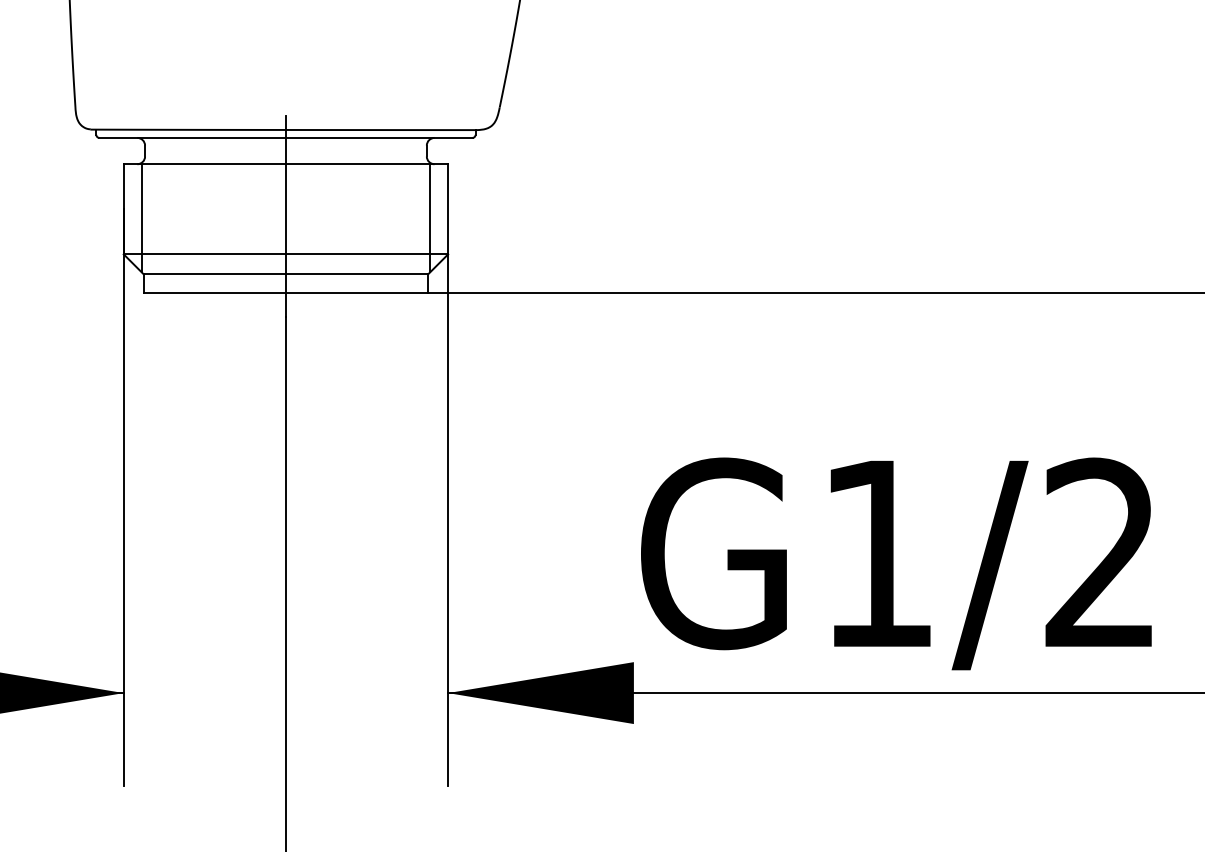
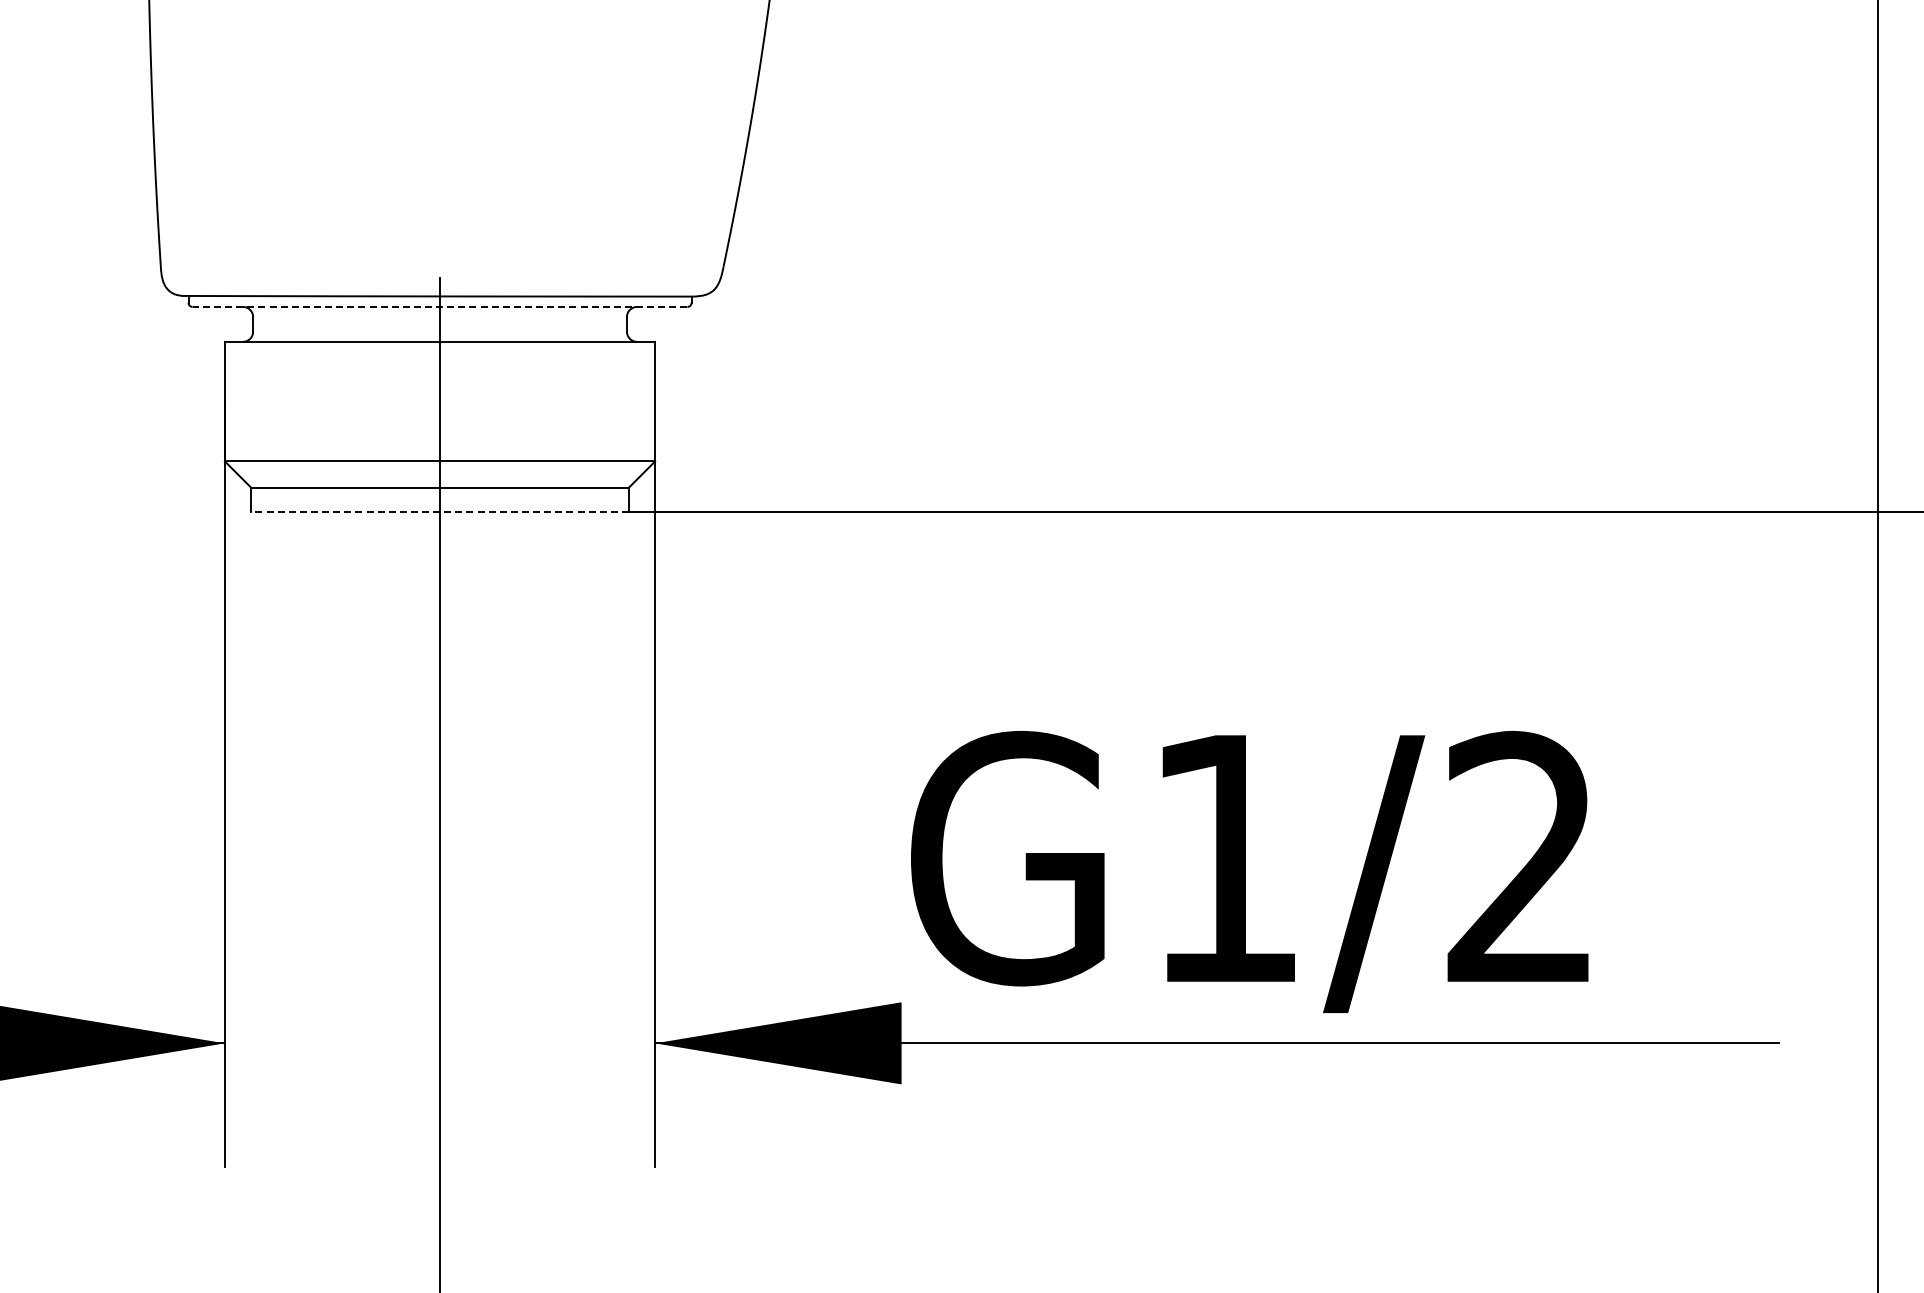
line: (285, 137) -> (439, 306), solid -> dashed
line: (141, 218) -> (248, 413), removed
line: (430, 218) -> (631, 413), removed
line: (286, 292) -> (440, 512), solid -> dashed

